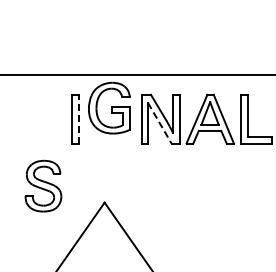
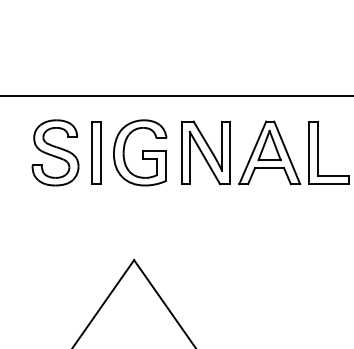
part: (109, 107) -> (140, 152), moved
line: (78, 118) -> (100, 152), dashed -> solid
line: (160, 123) -> (205, 158), dashed -> solid
part: (43, 185) -> (55, 152), moved

